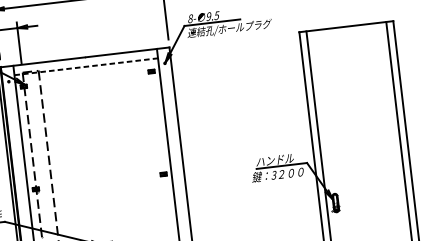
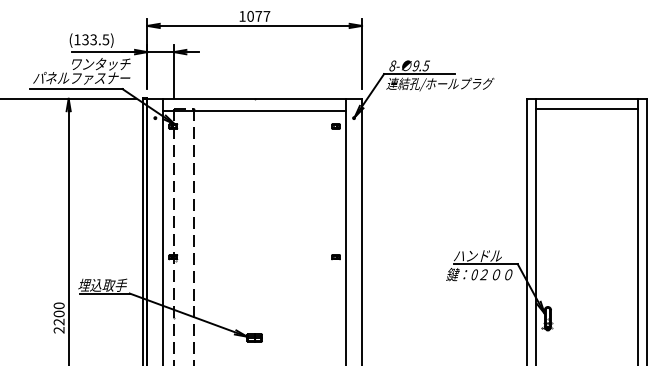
line: (347, 34) -> (587, 108), added
line: (86, 66) -> (255, 110), dashed -> solid
text: (274, 175) -> (474, 274), 3 -> 0

